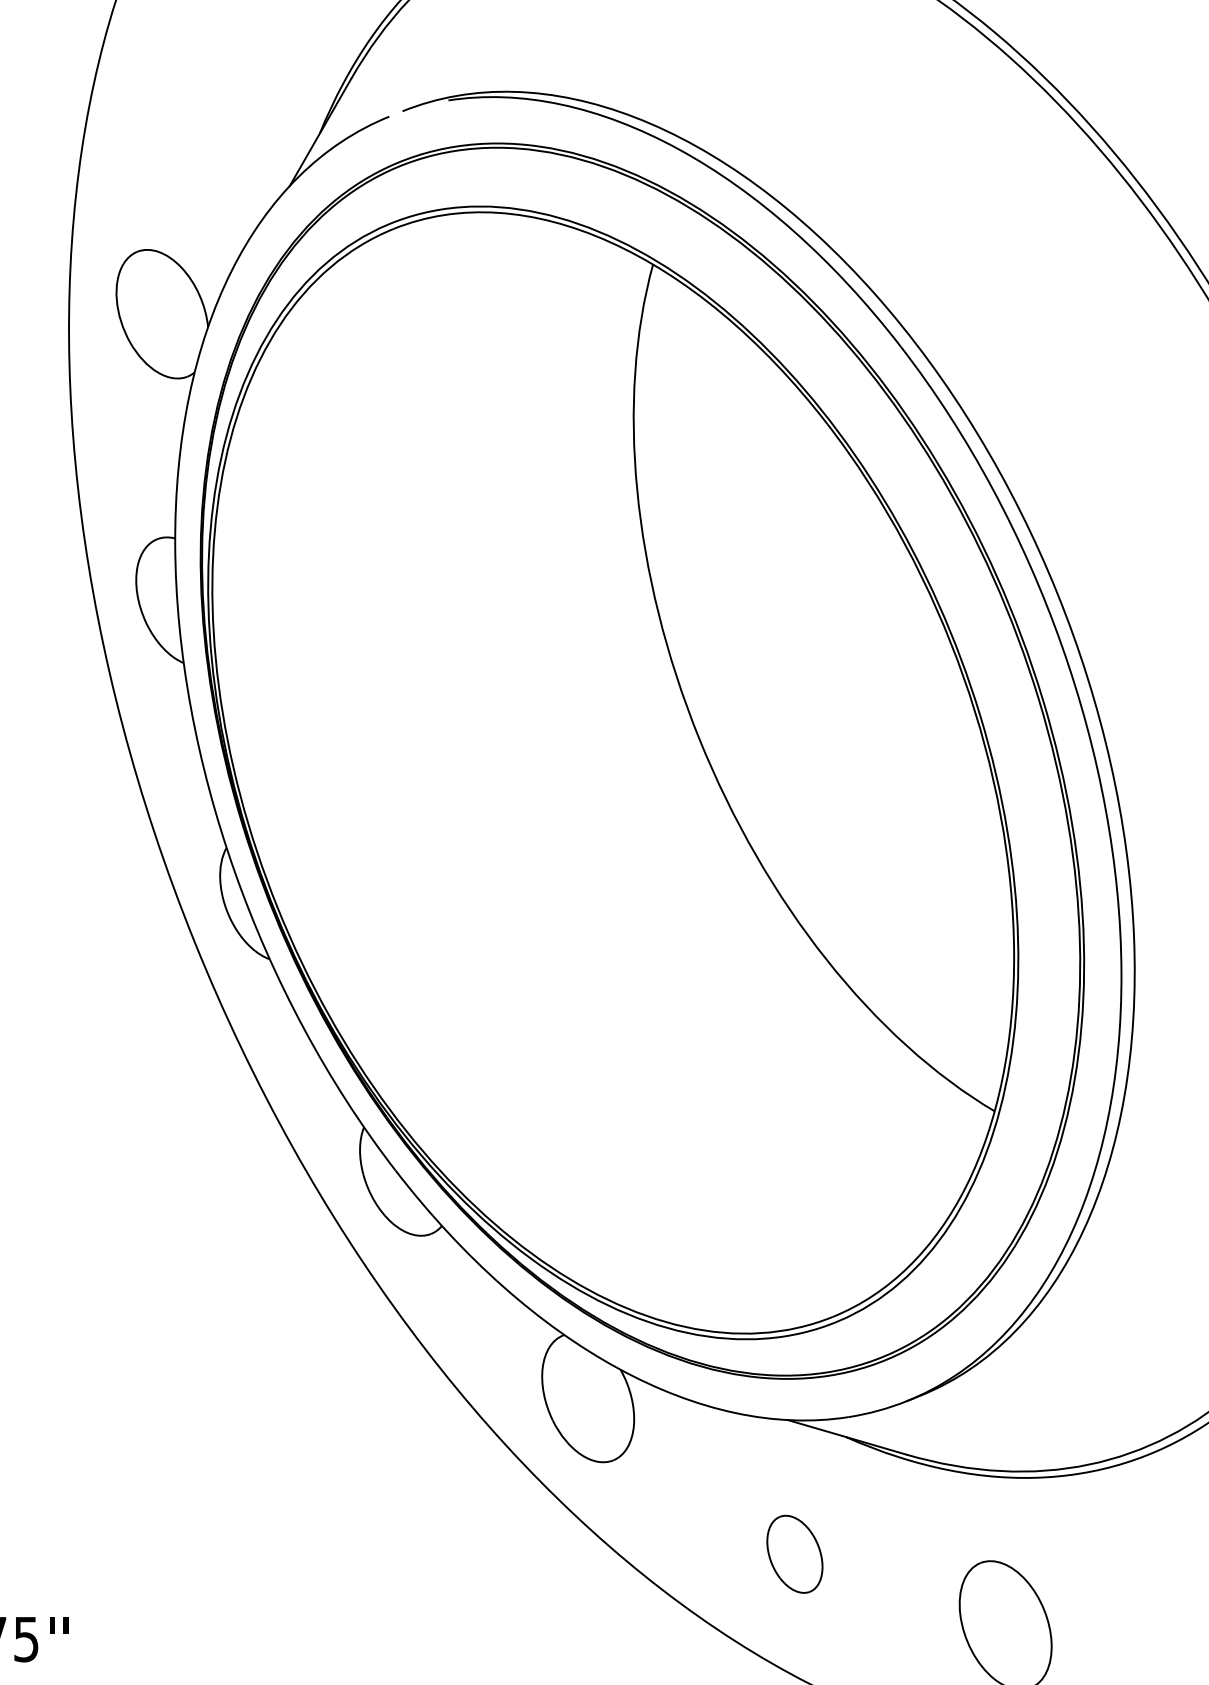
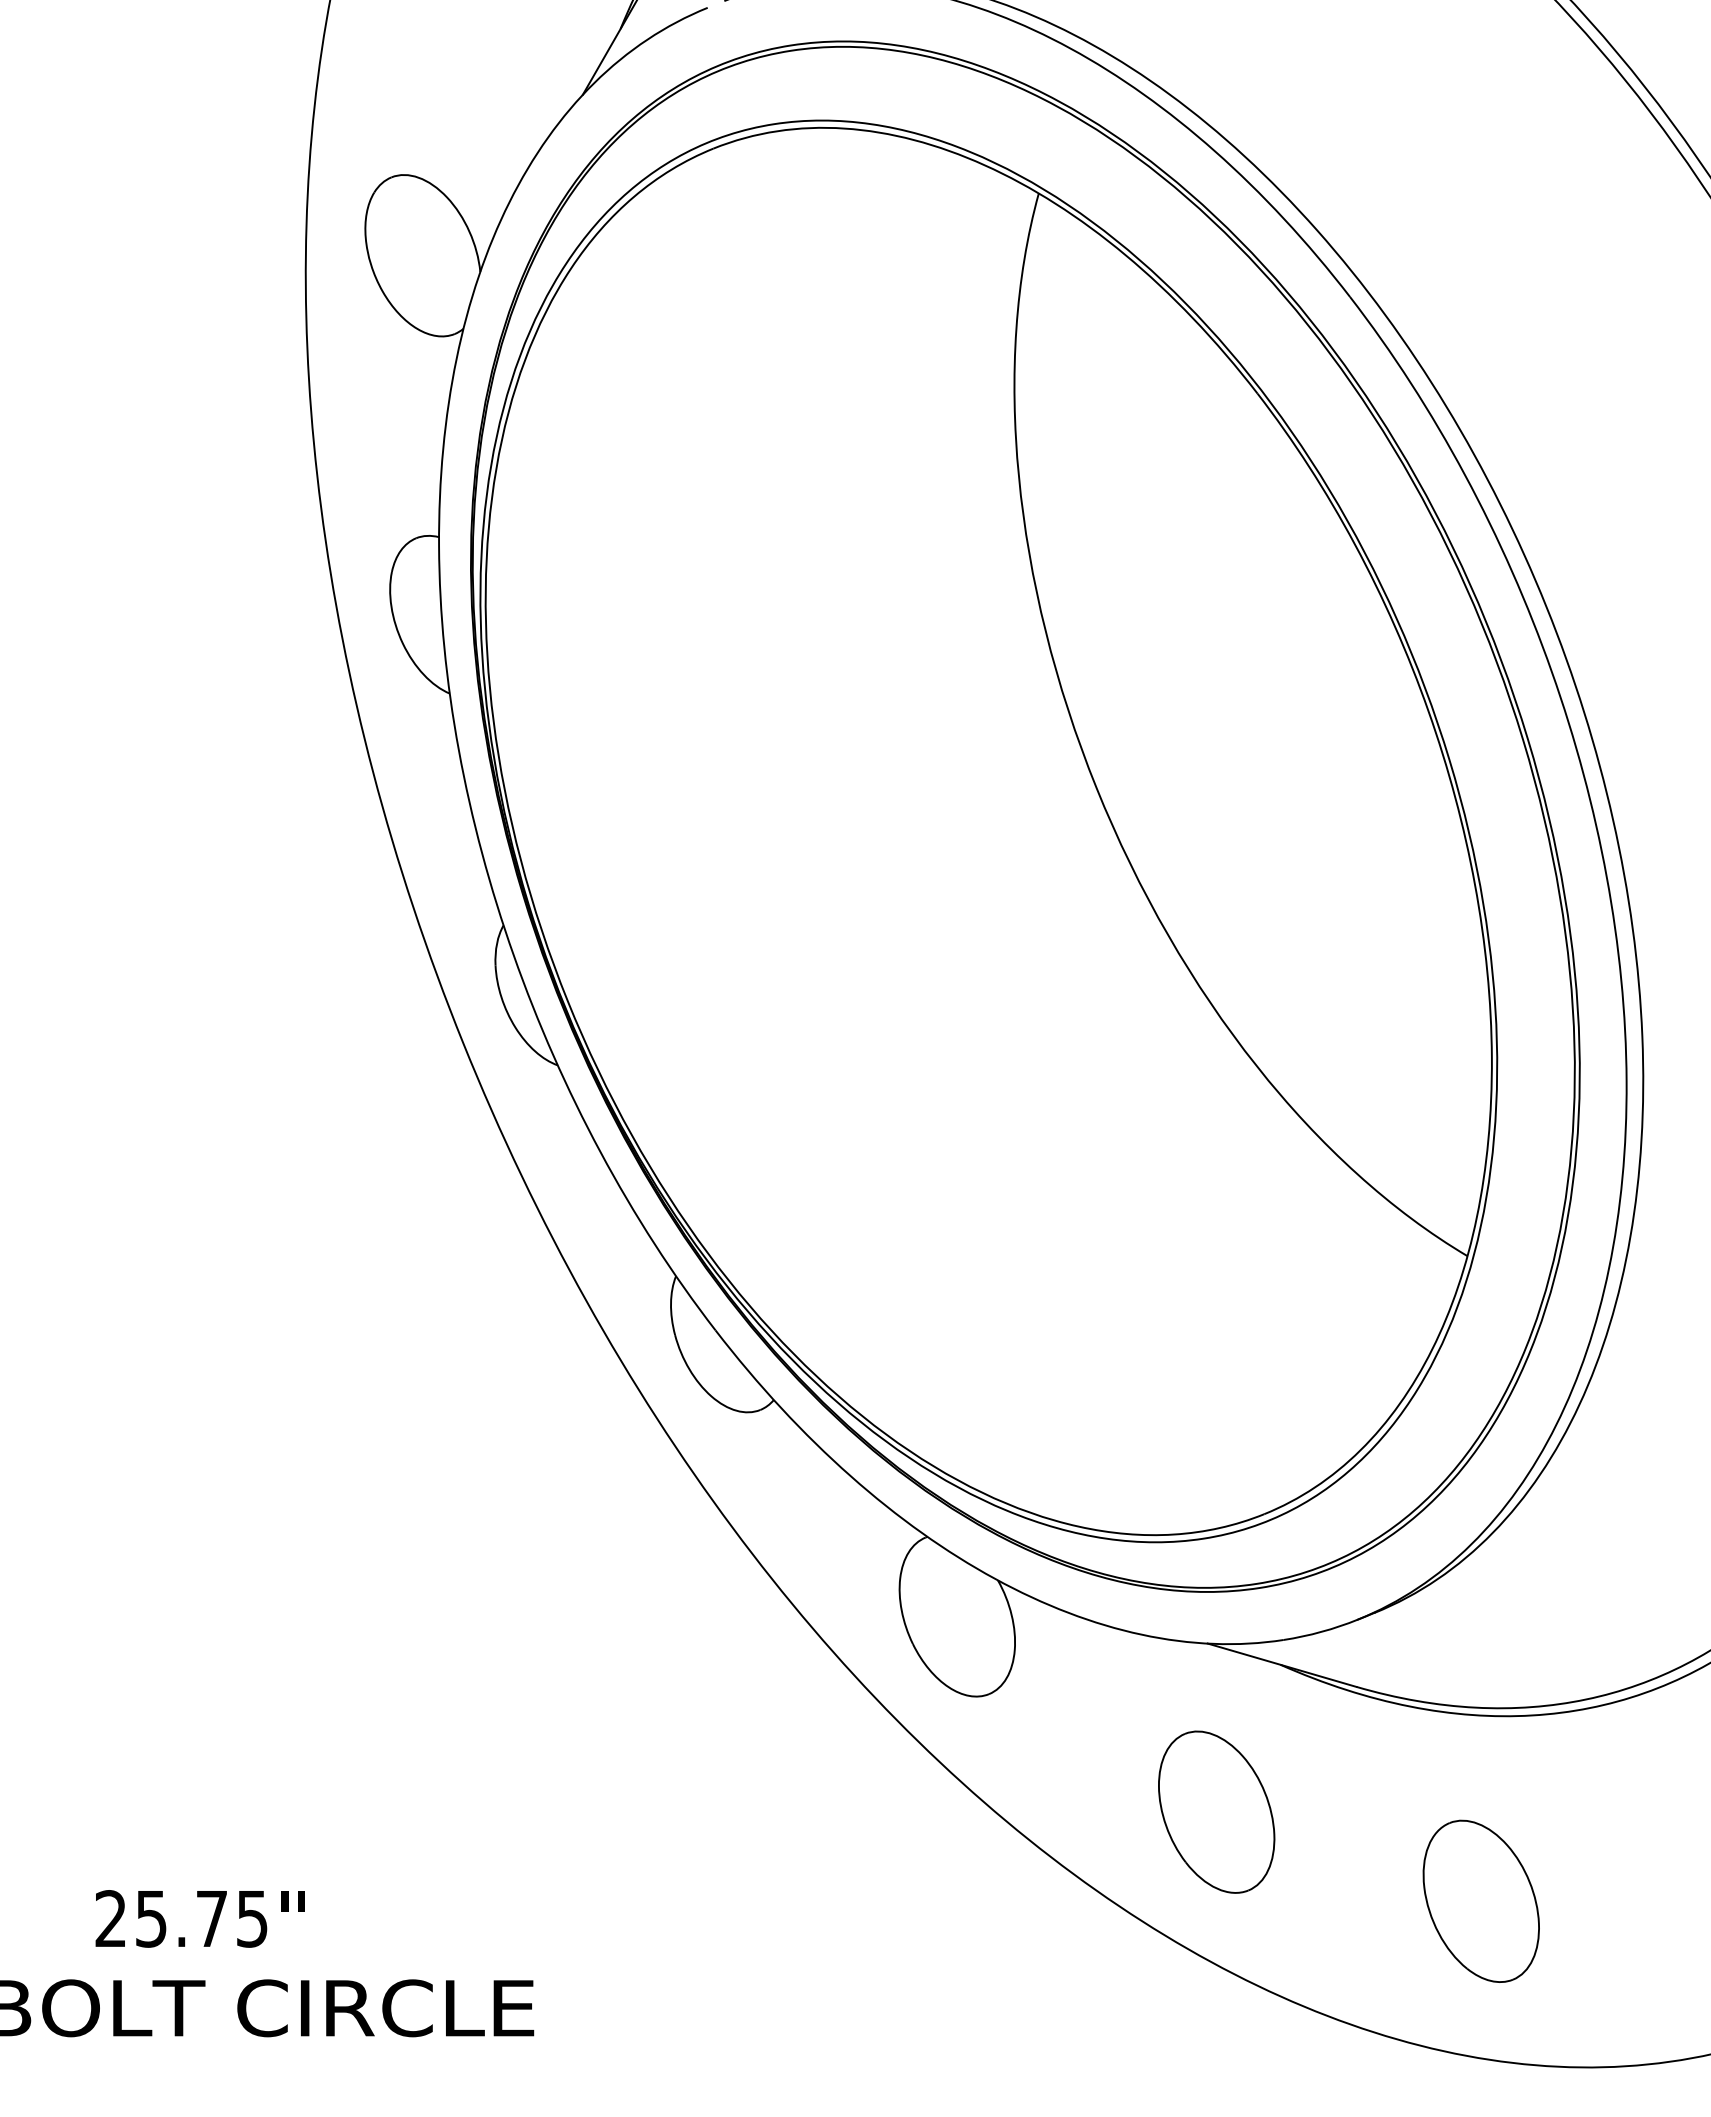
part: (794, 1553) -> (1216, 1811), size x1.67

